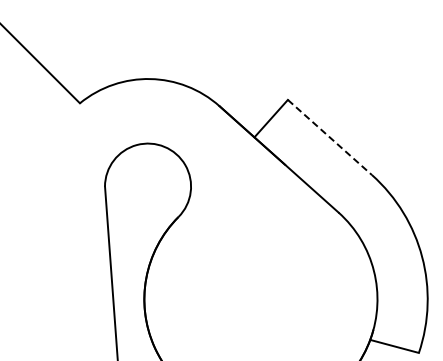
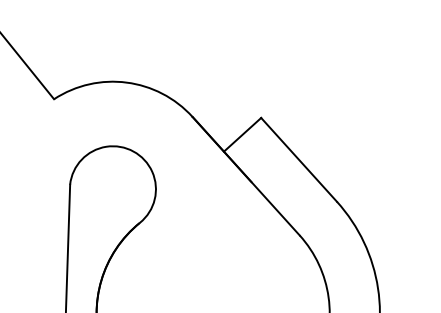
line: (330, 137) -> (299, 159), dashed -> solid

